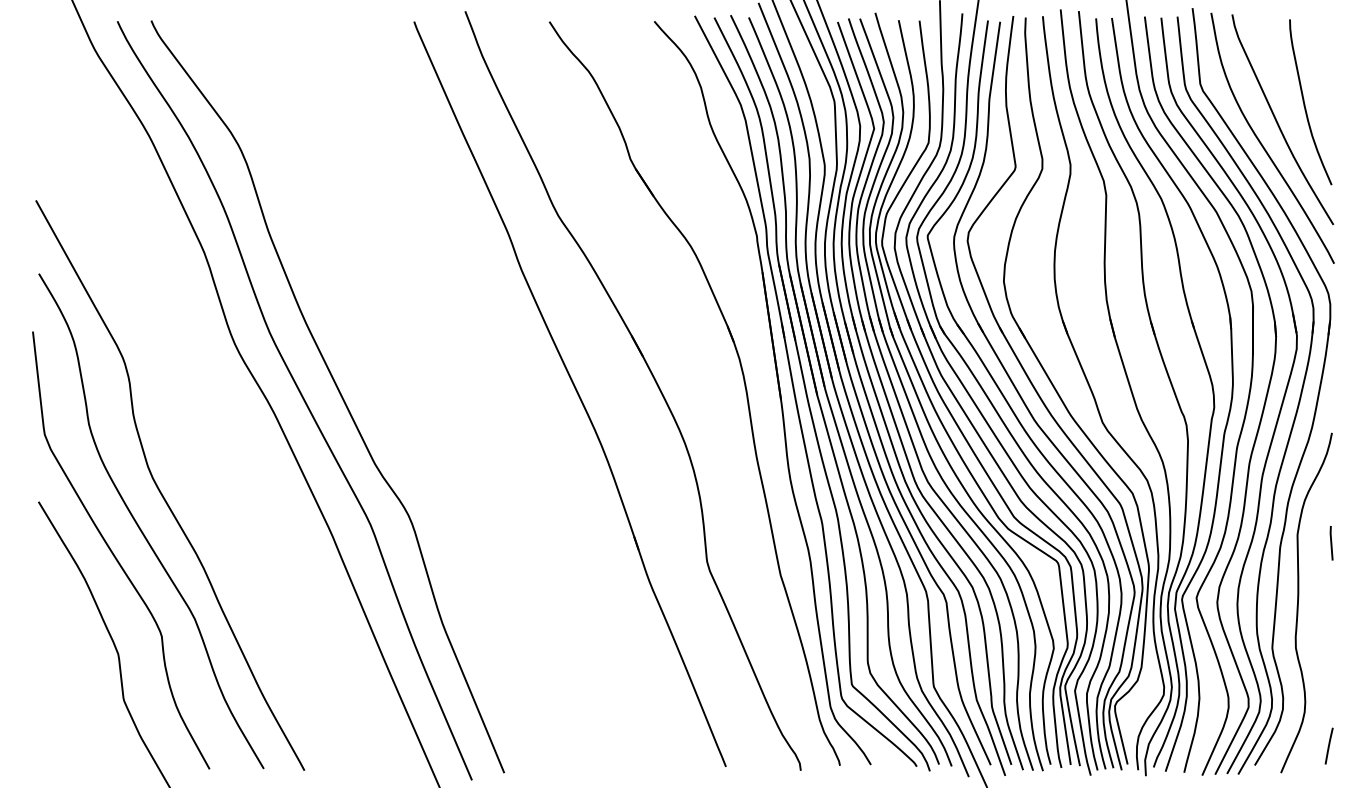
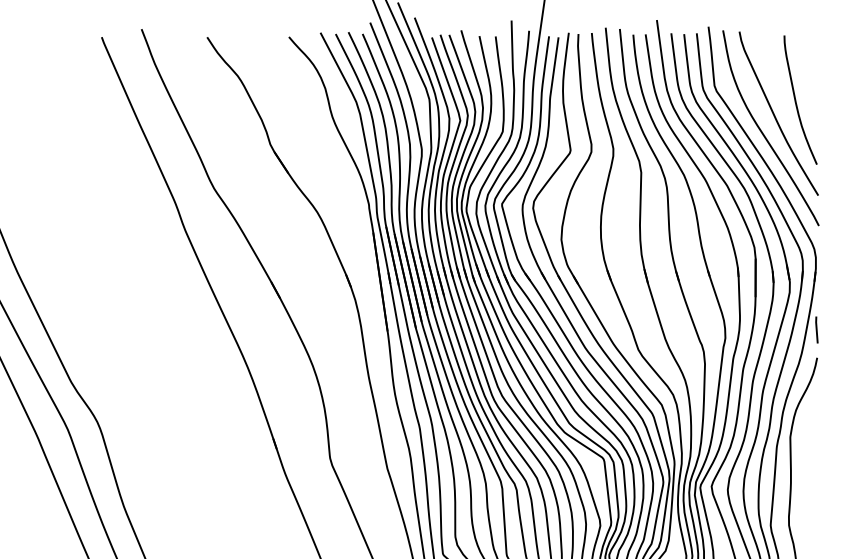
line: (1331, 543) -> (816, 330), moved

